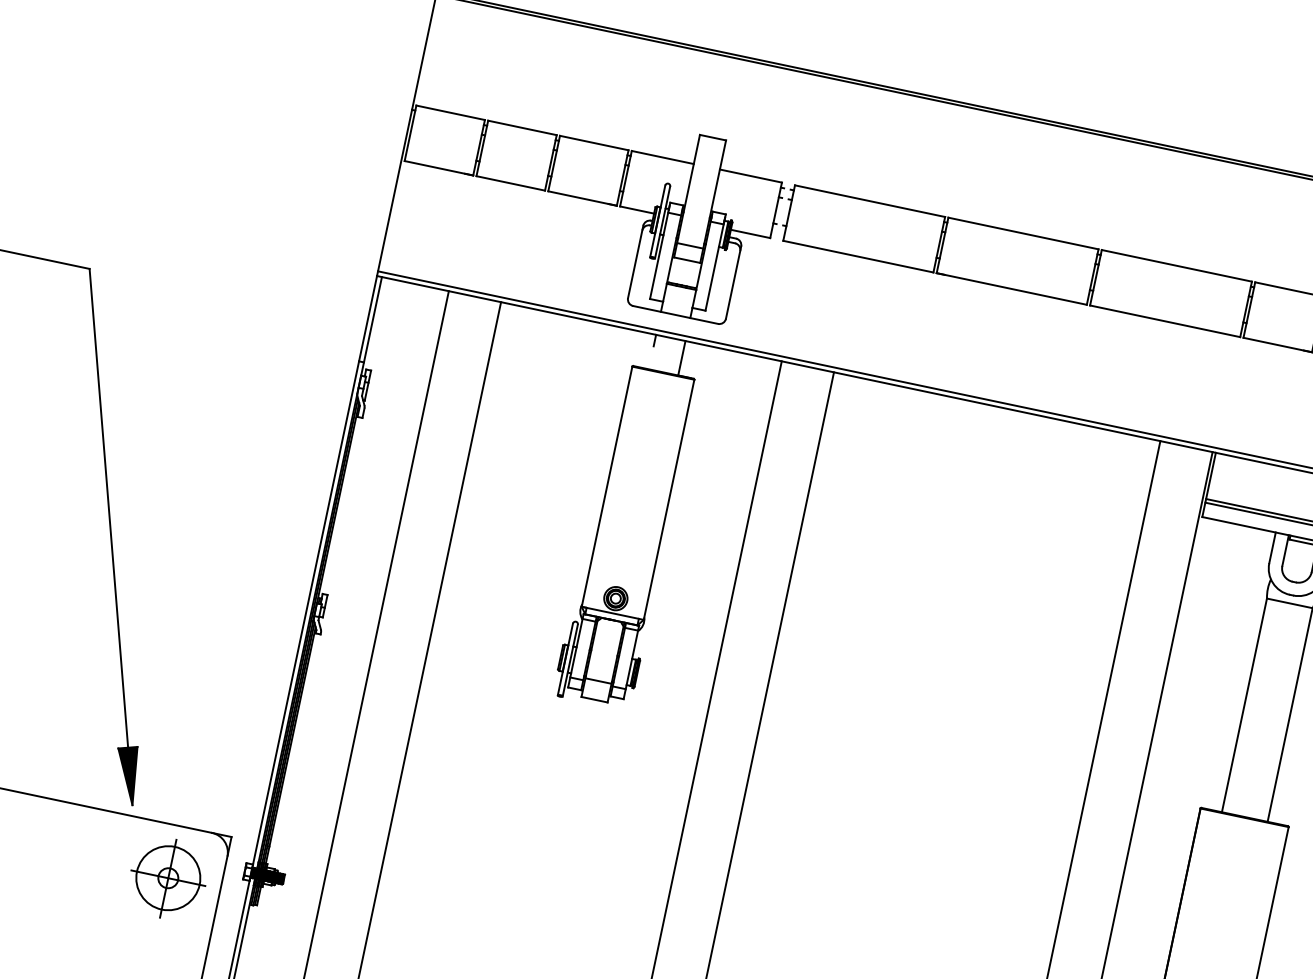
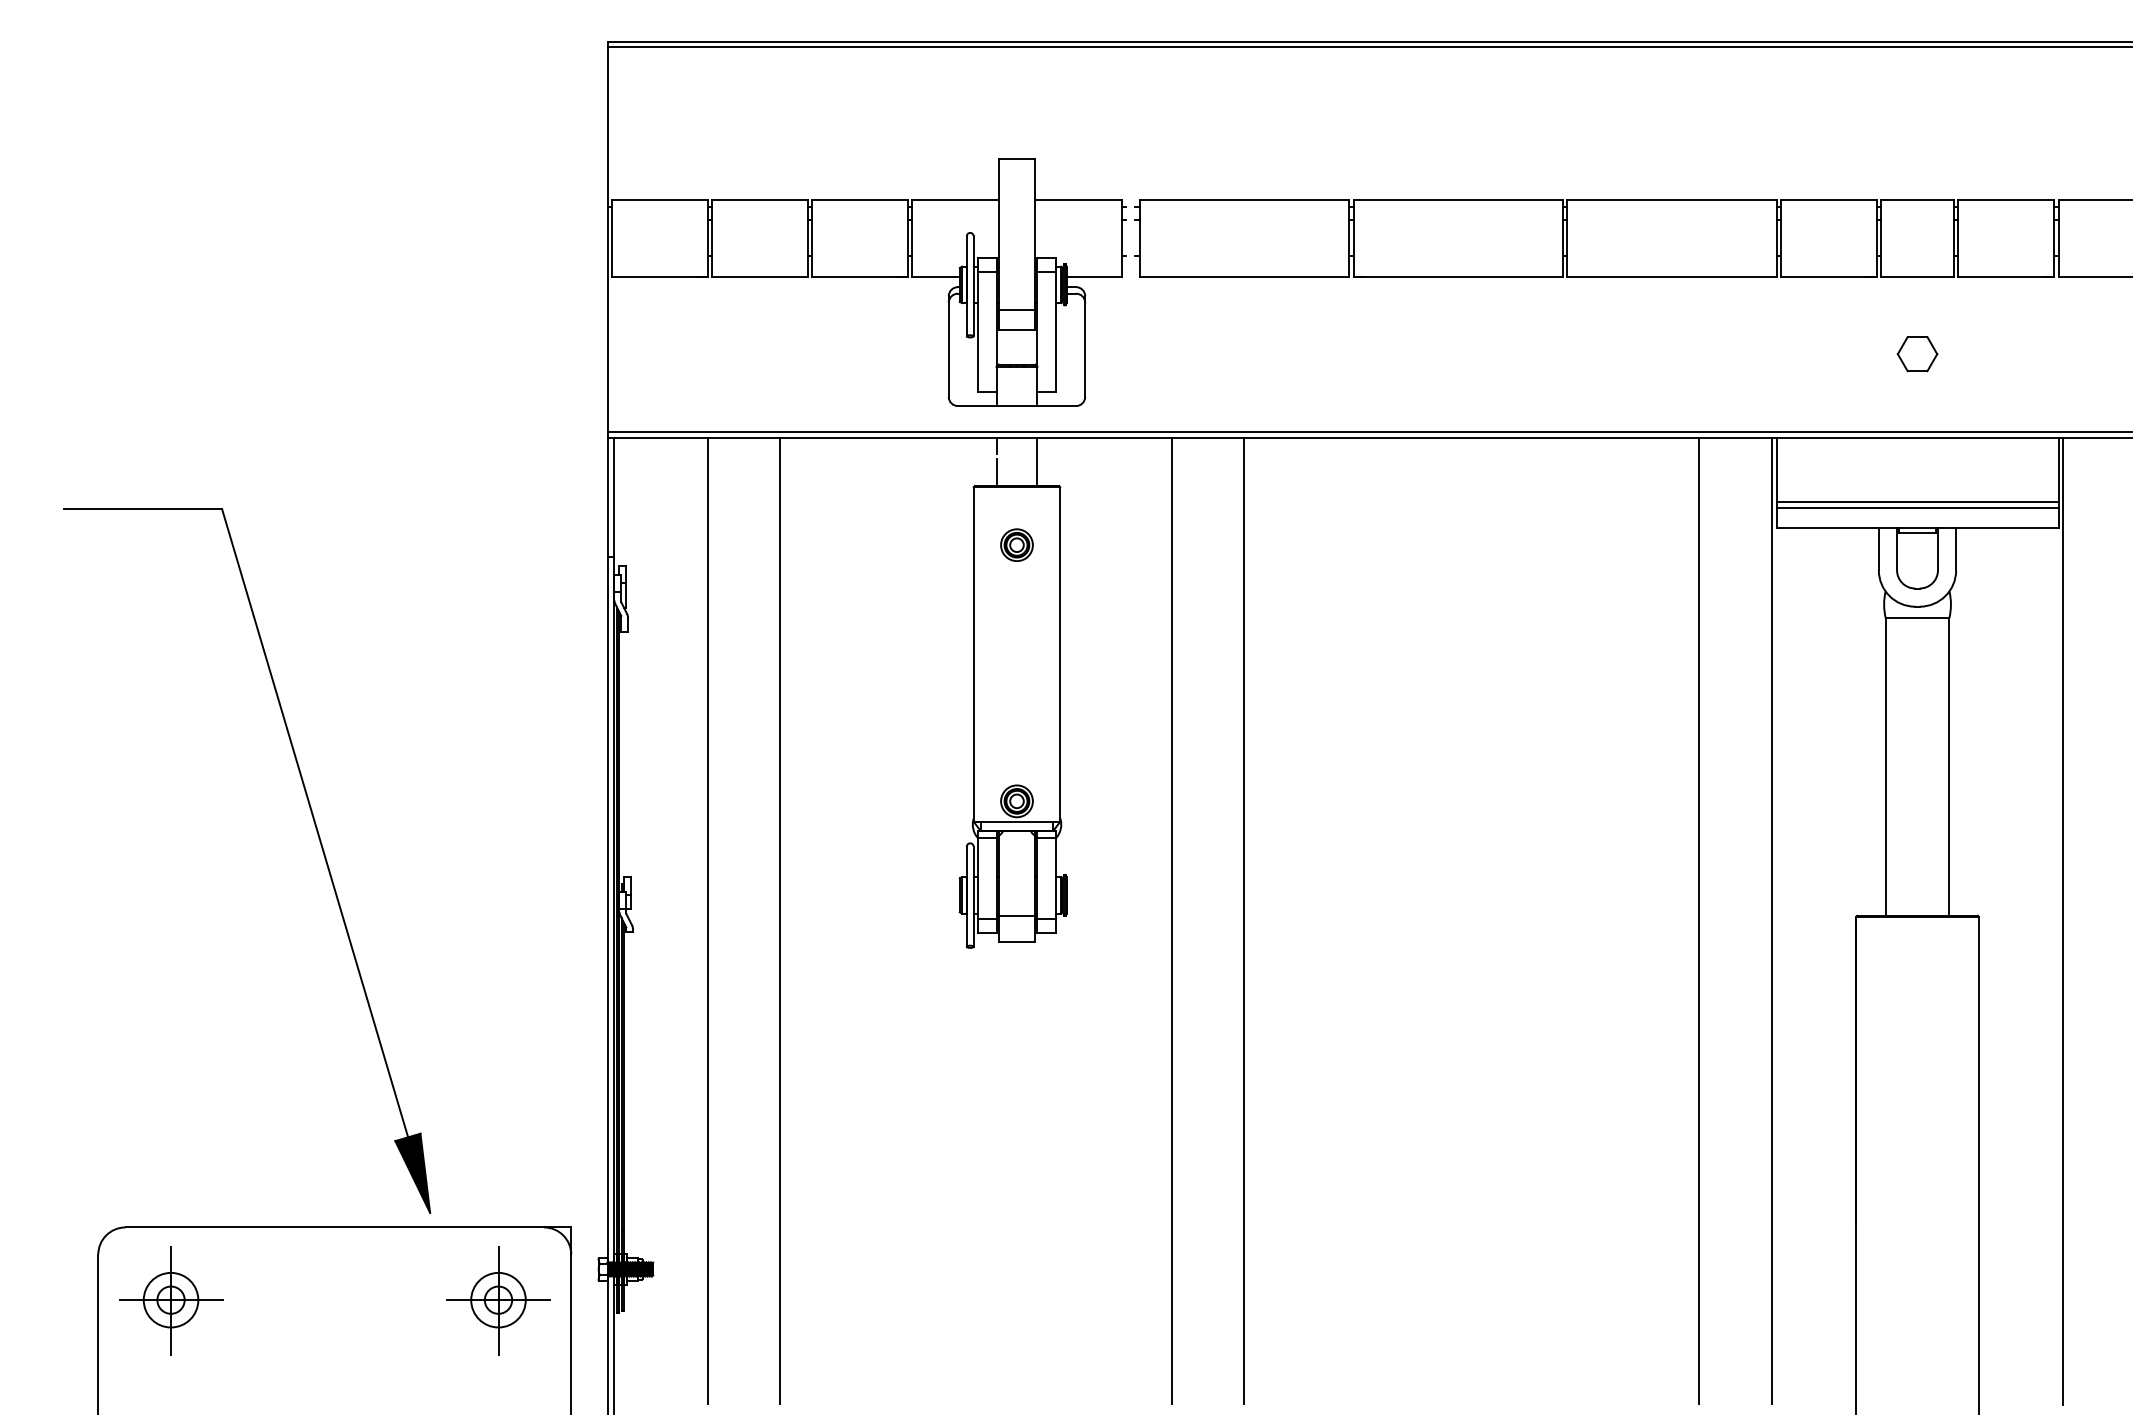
line: (650, 359) -> (996, 472), added
part: (654, 414) -> (1016, 544), added
circle: (168, 877) -> (498, 1299), size x0.62

